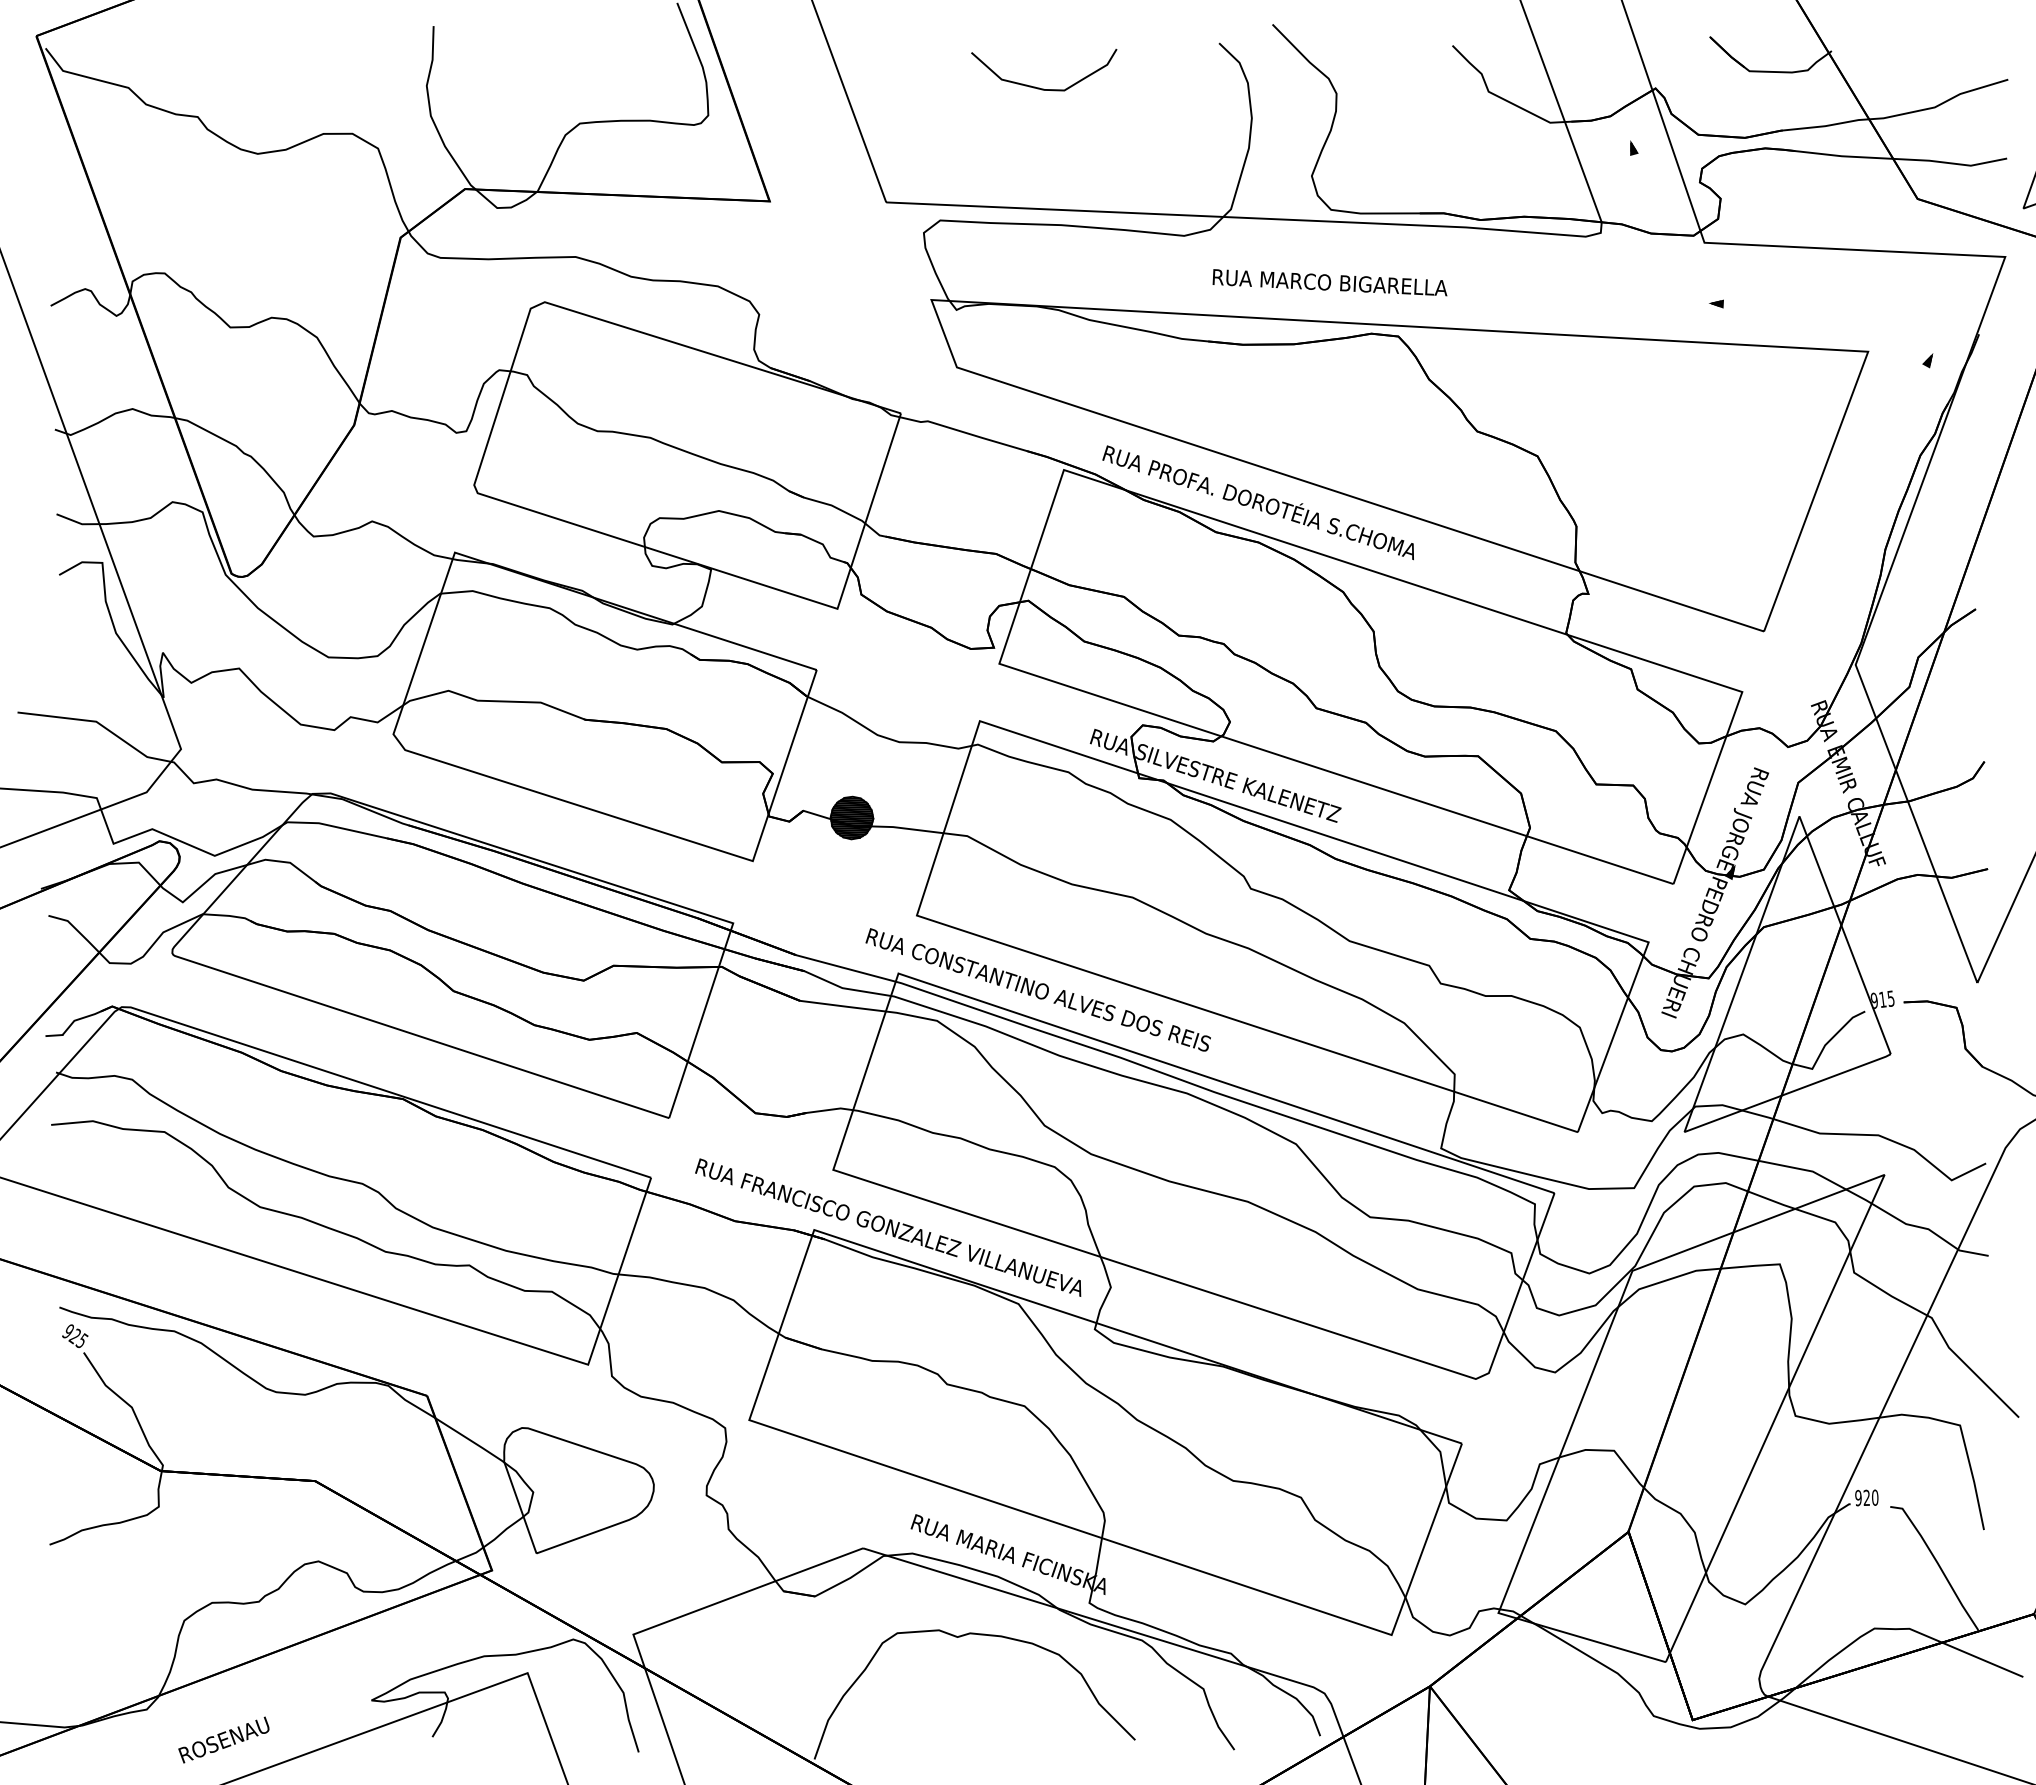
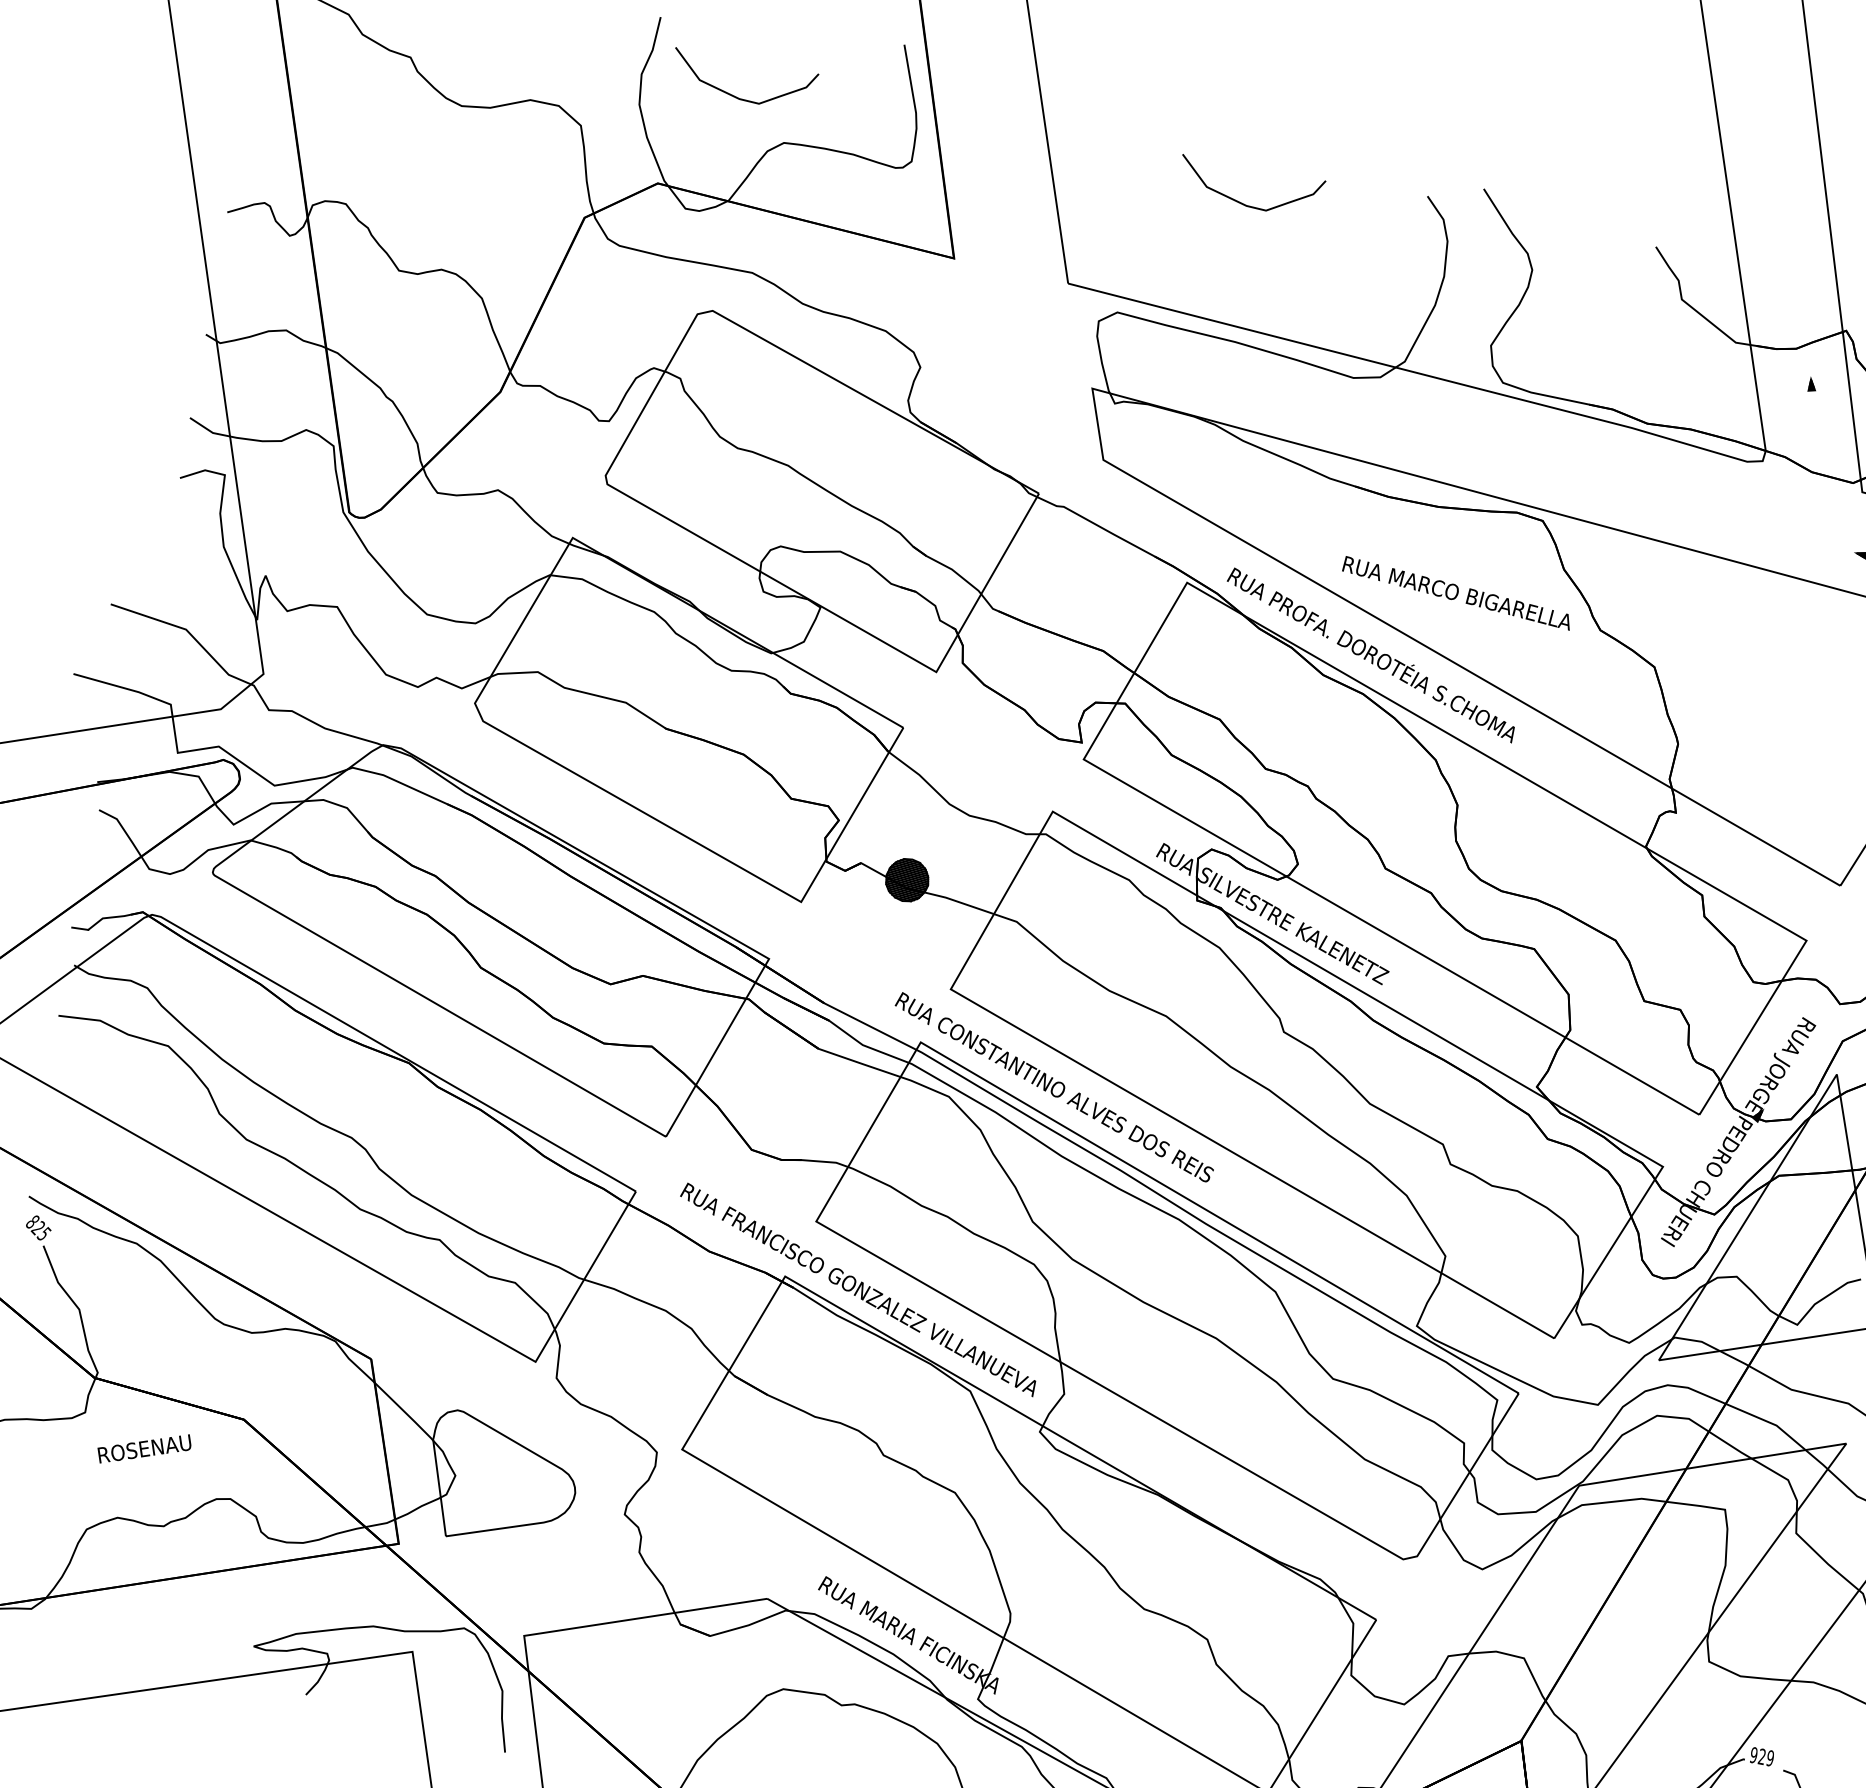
curve: (522, 87) -> (735, 95), added
text: (1329, 282) -> (1456, 592), moved
text: (68, 1331) -> (32, 1221), 925 -> 825
text: (1874, 1497) -> (1769, 1757), 920 -> 929
text: (223, 1739) -> (143, 1448), moved

